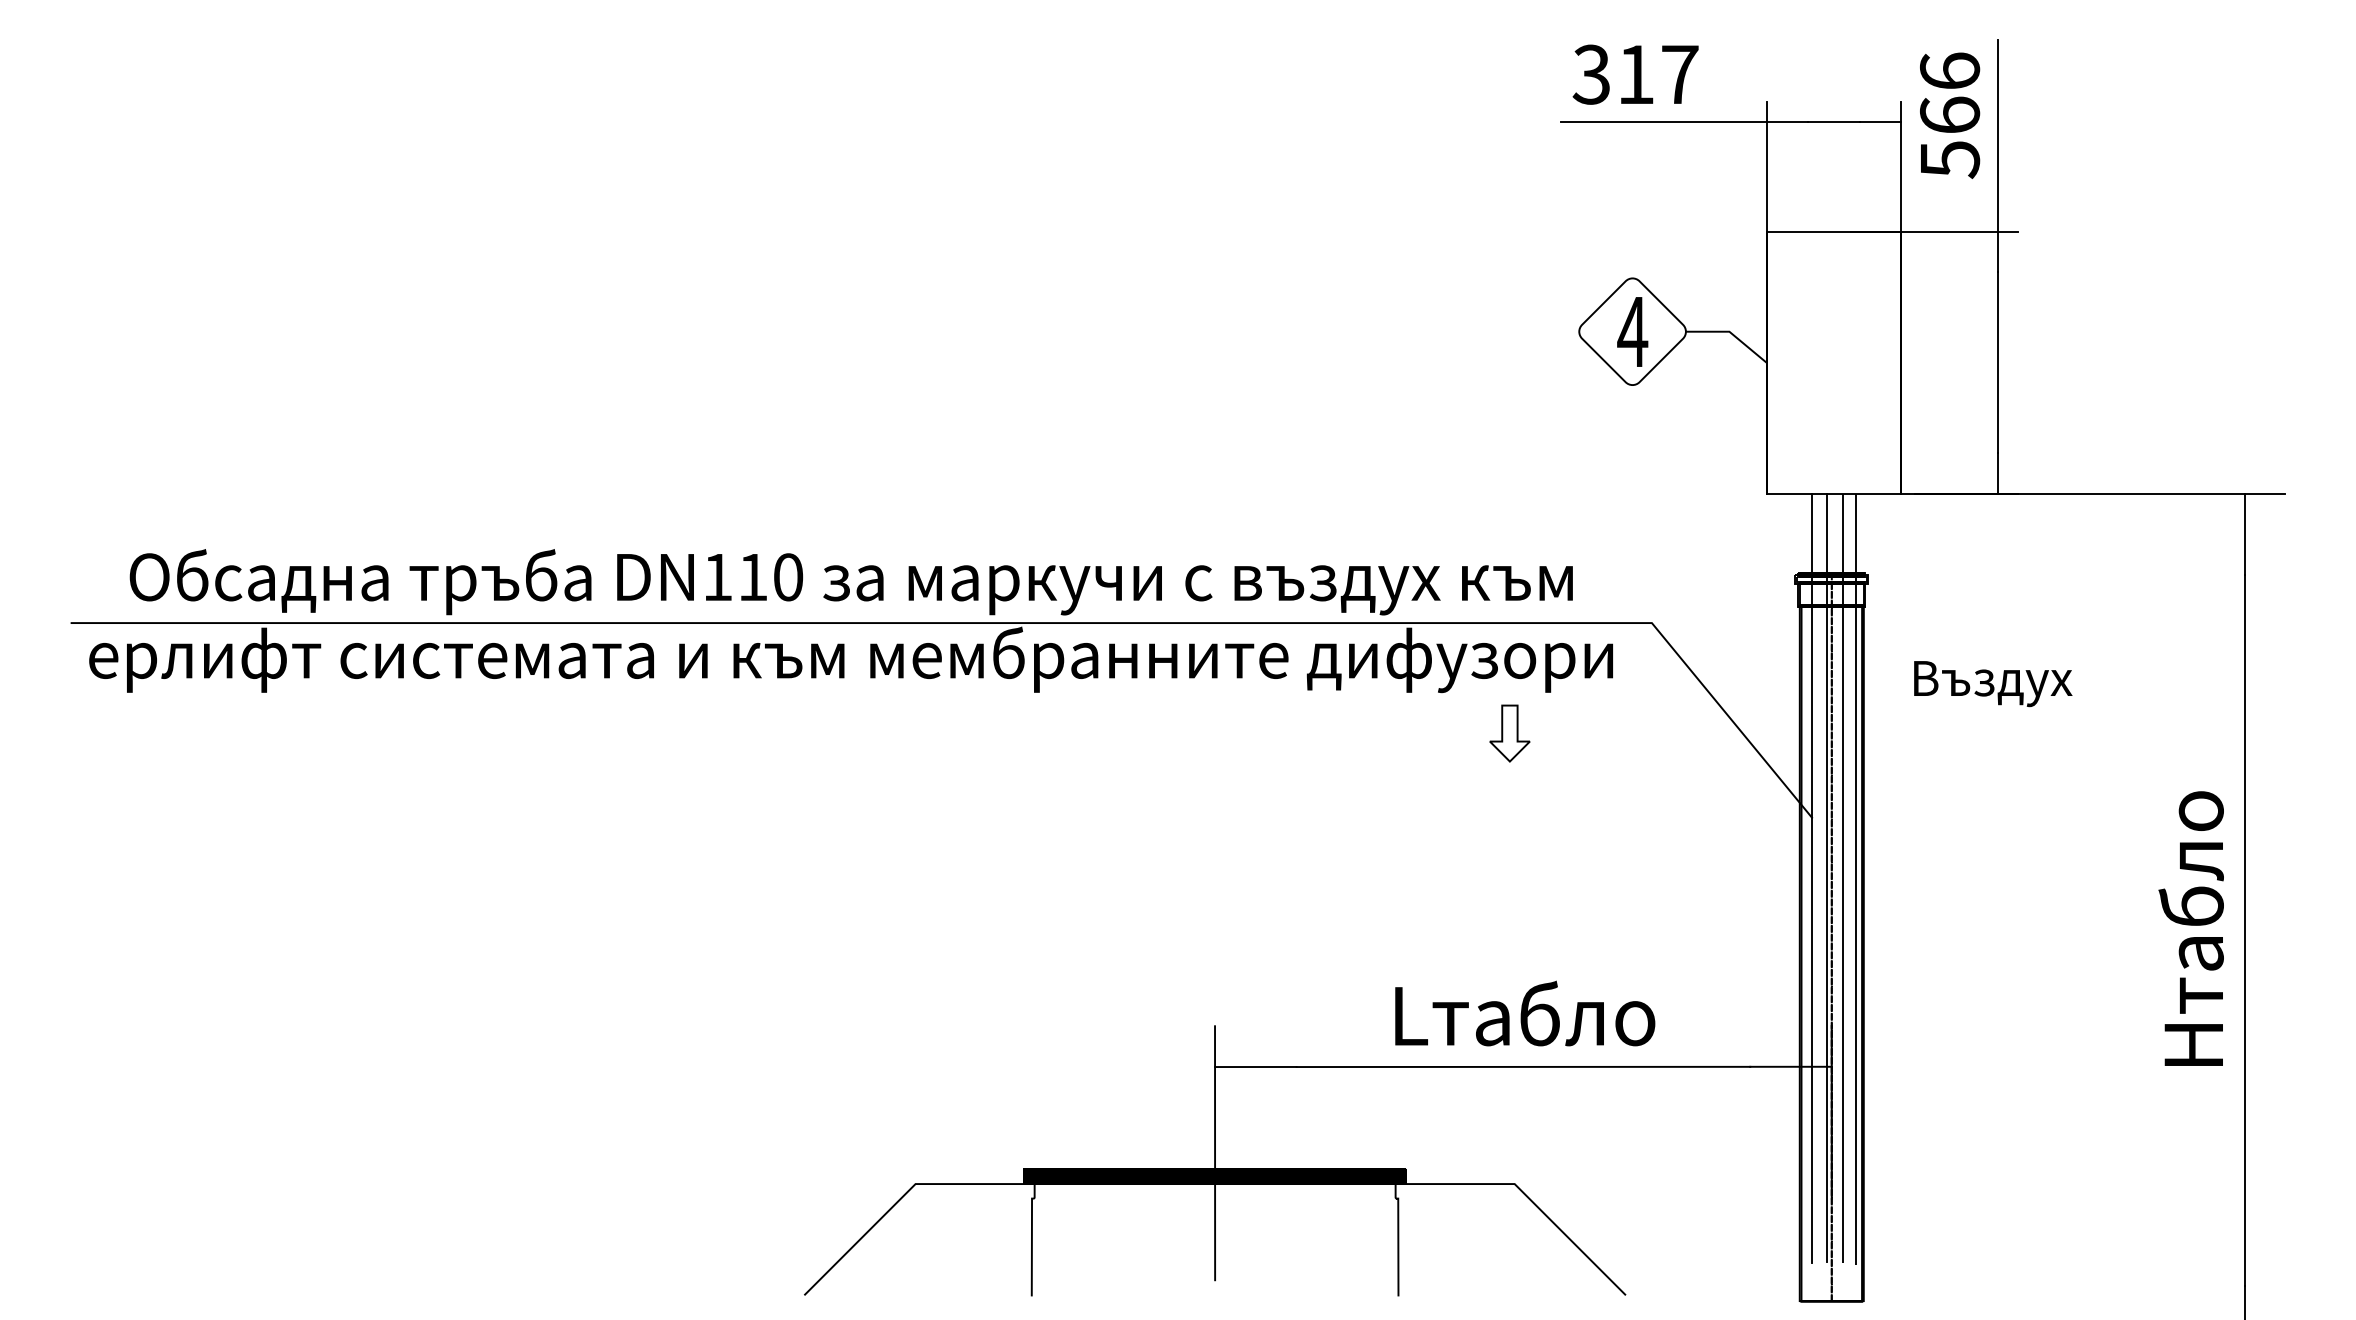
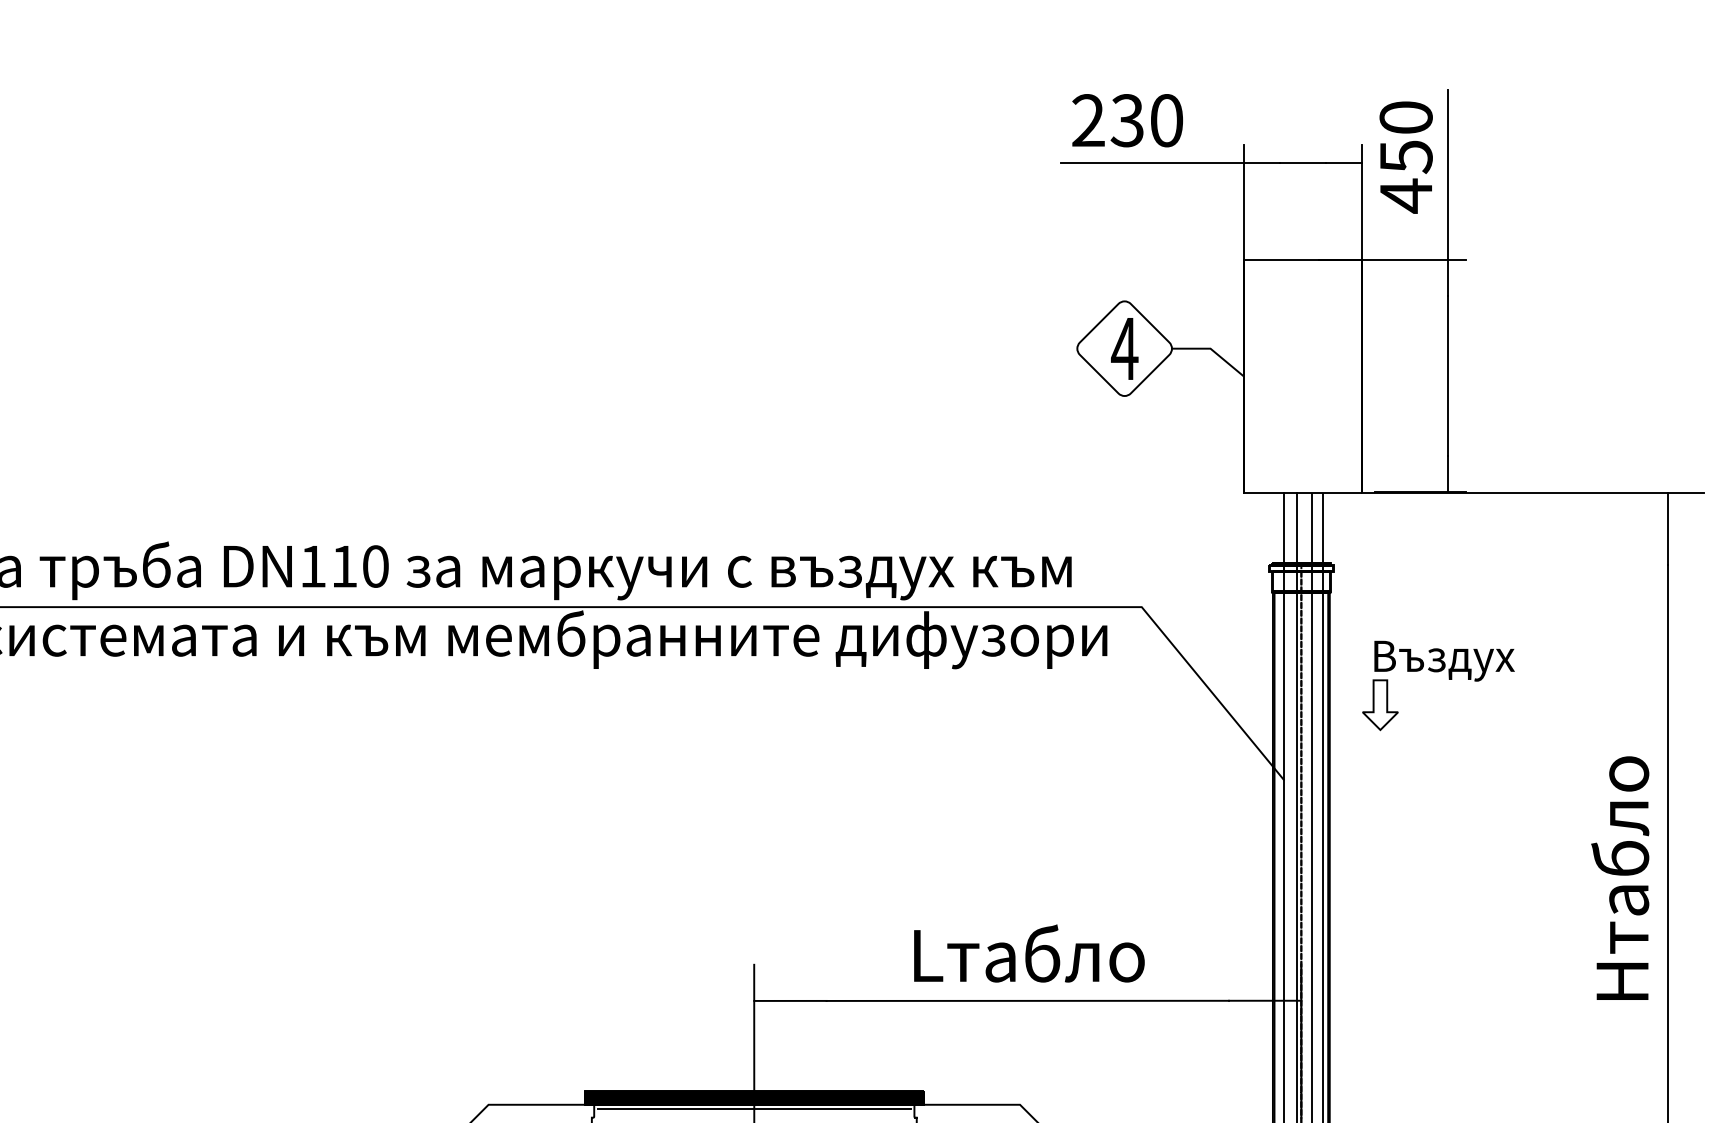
text: (1635, 74) -> (1127, 120), 317 -> 230
text: (1950, 115) -> (1406, 156), 566 -> 450
part: (1509, 733) -> (1380, 705), moved
line: (1214, 1188) -> (753, 1108), added

